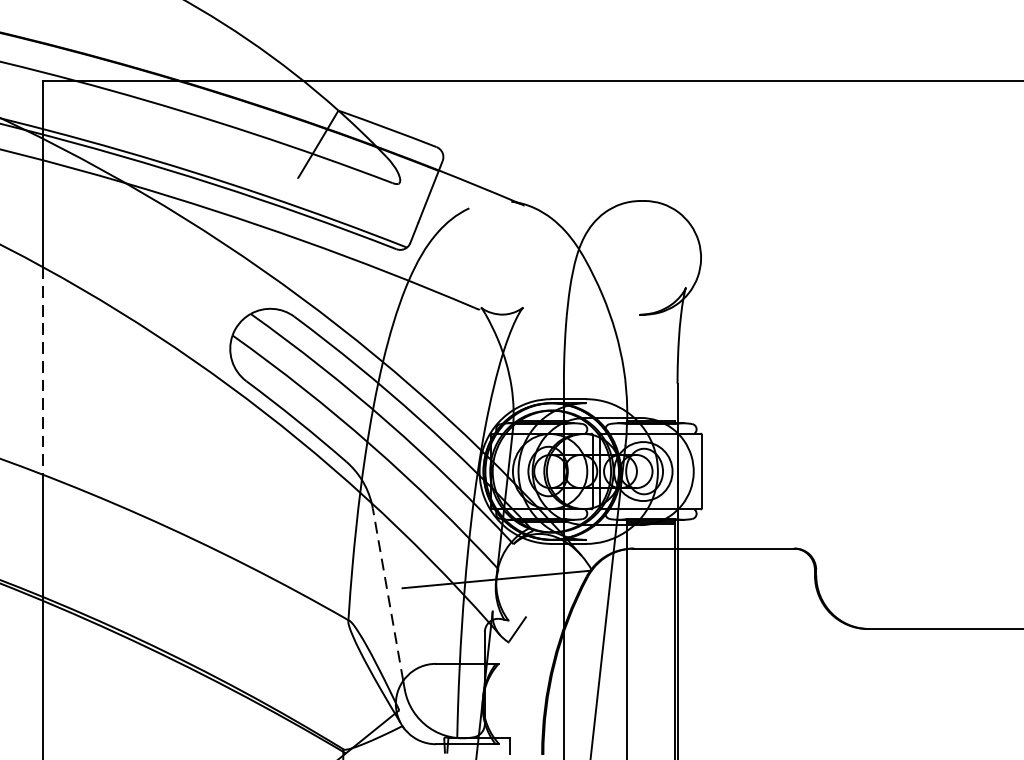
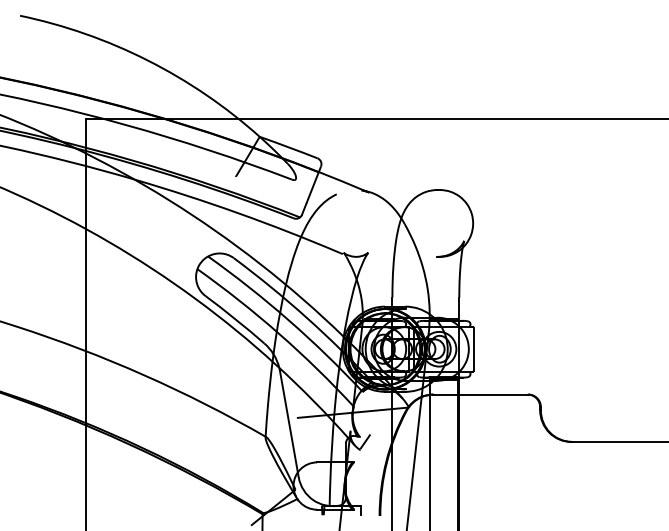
line: (44, 371) -> (86, 290), dashed -> solid
line: (387, 594) -> (288, 421), dashed -> solid

